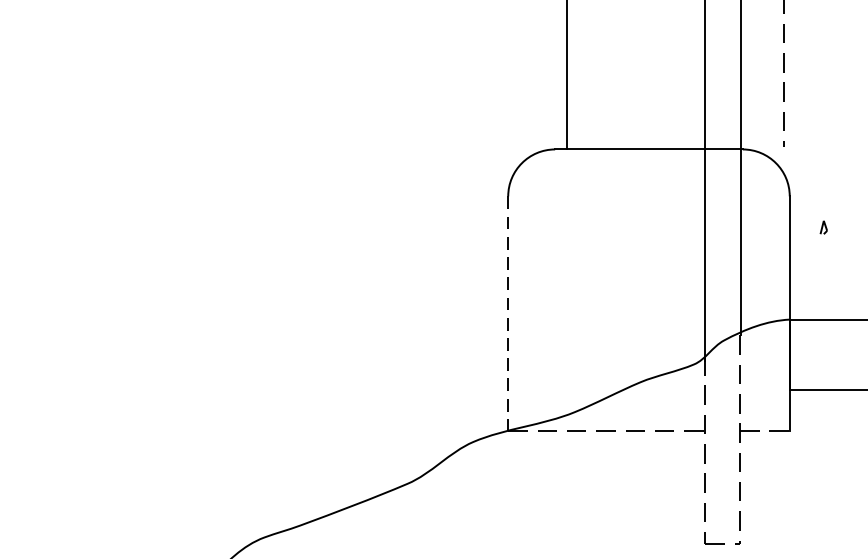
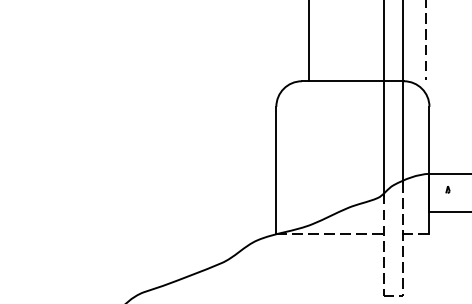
part: (822, 227) -> (447, 189), moved
line: (508, 313) -> (276, 170), dashed -> solid

